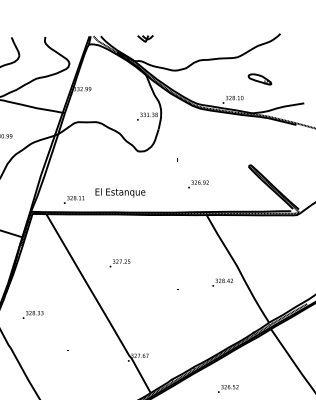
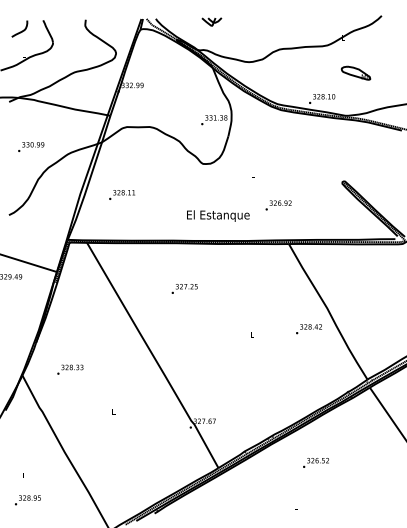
text: (120, 192) -> (218, 215), moved
text: (73, 199) -> (121, 194), moved
text: (119, 263) -> (184, 288), moved

